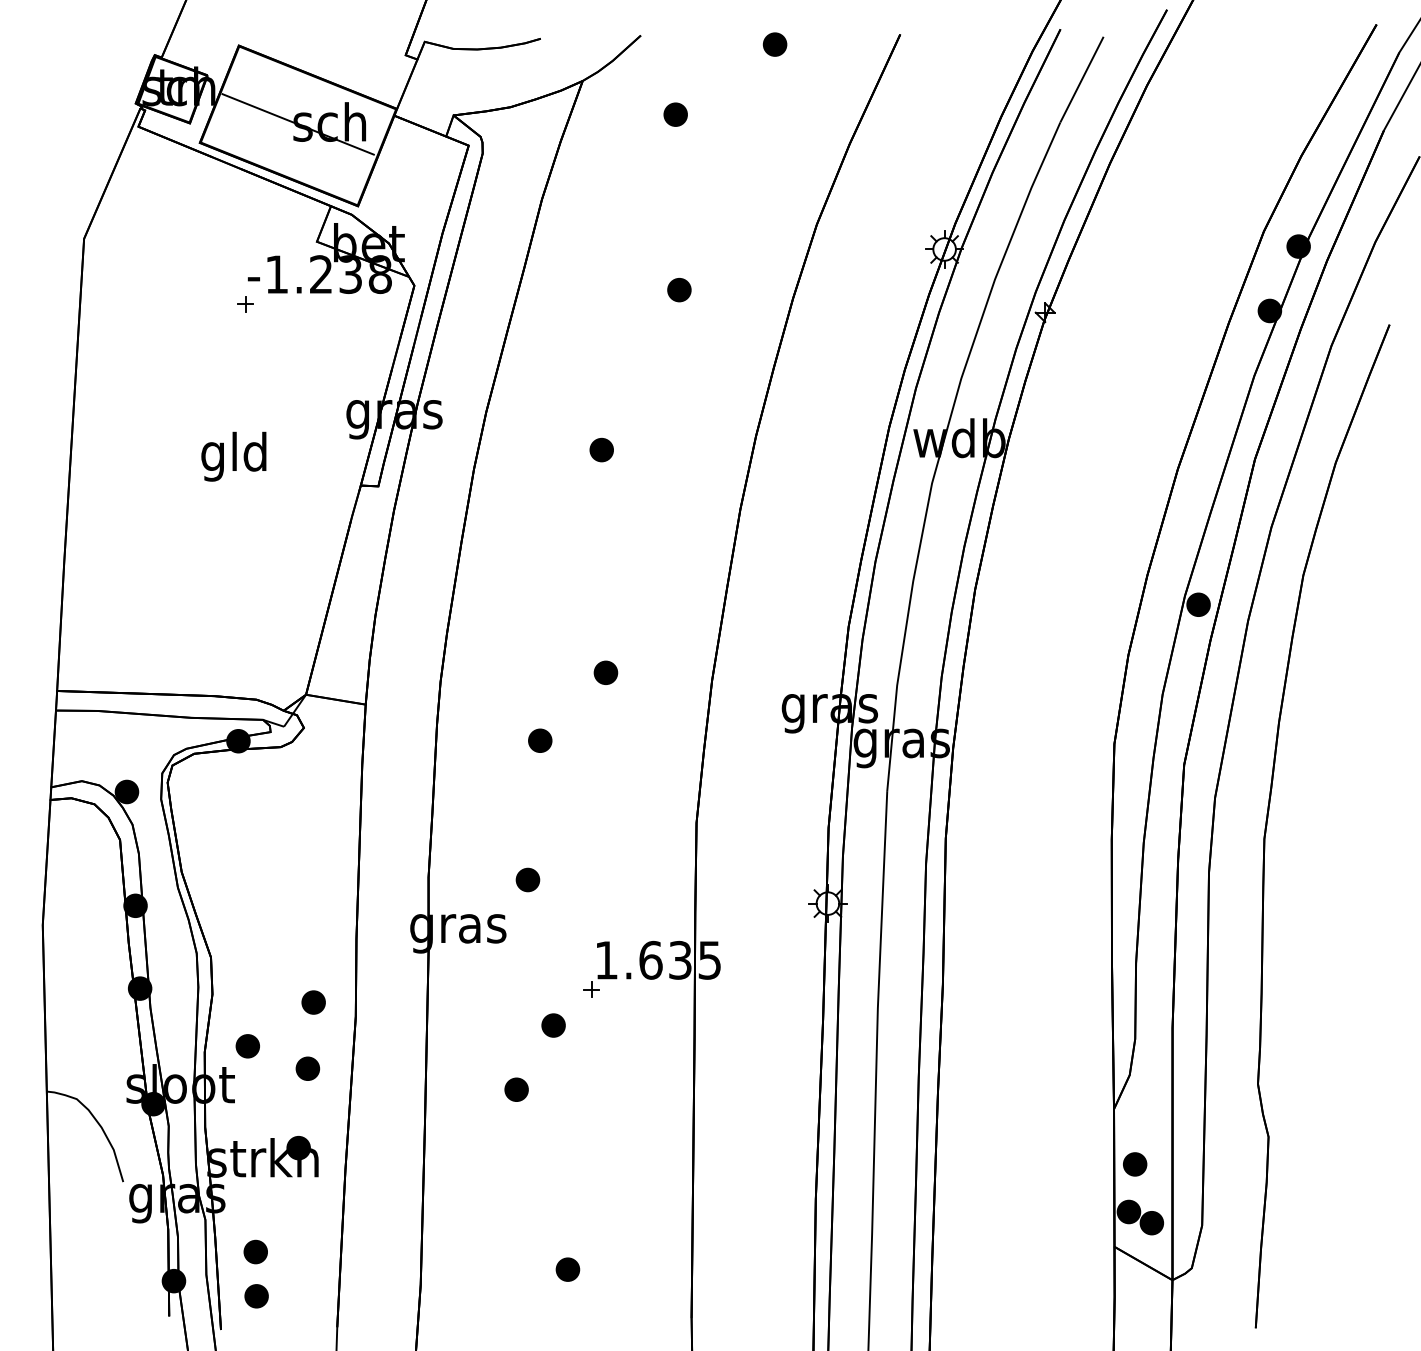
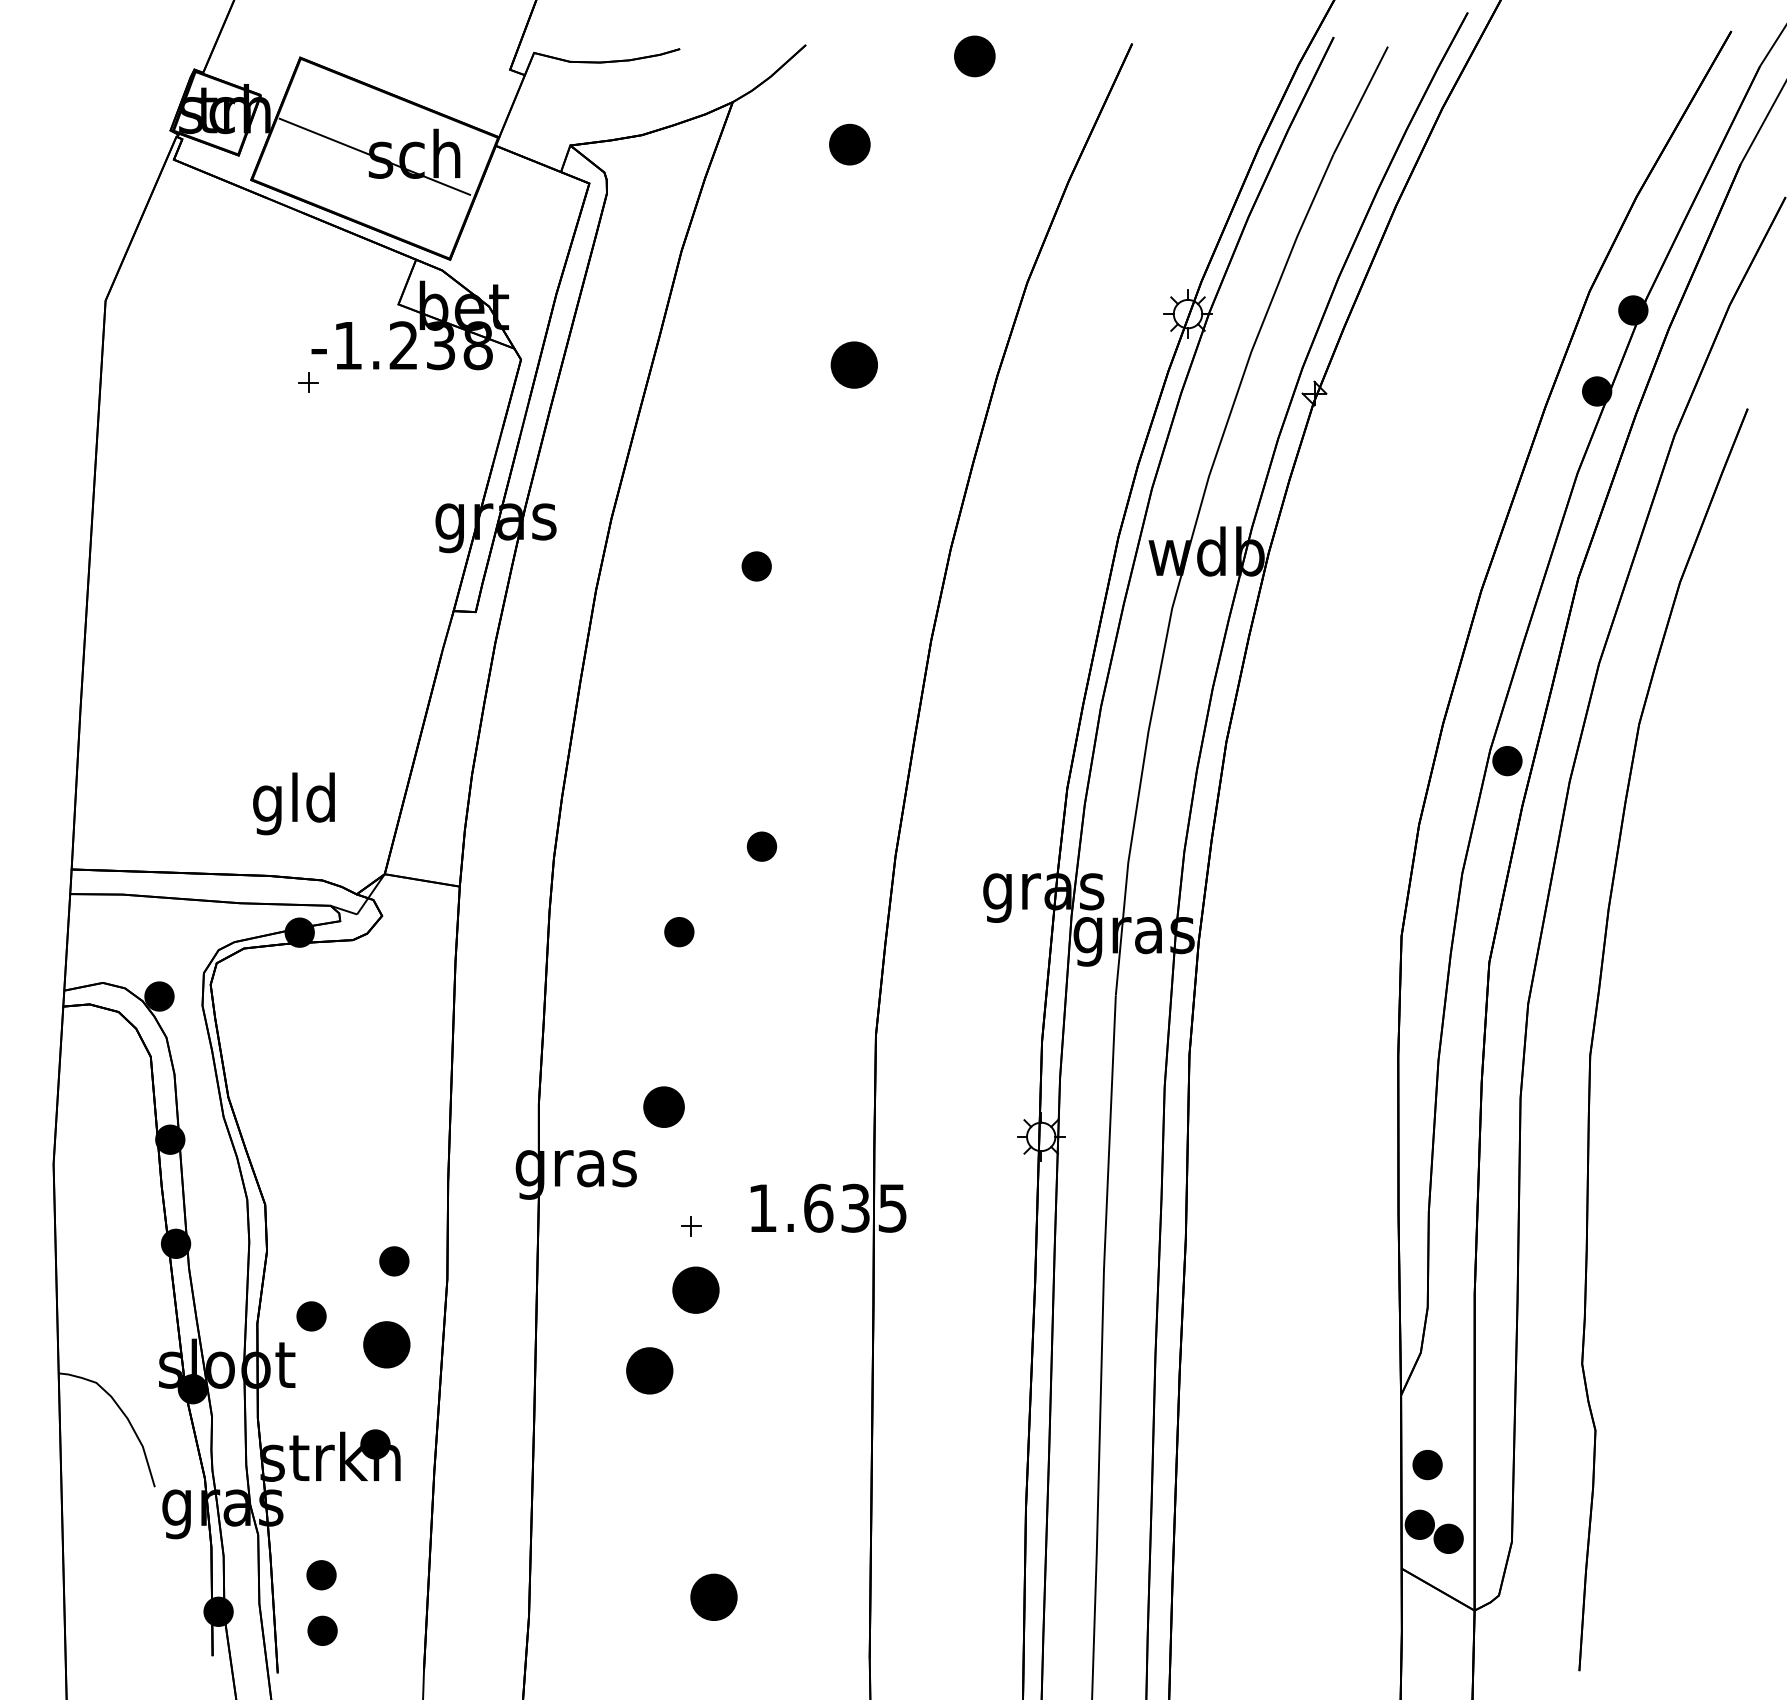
part: (774, 44) -> (974, 56), size x1.4
part: (675, 114) -> (849, 144), size x1.4
part: (679, 290) -> (854, 365), size x1.6
text: (233, 456) -> (293, 803), moved
part: (527, 880) -> (663, 1107), size x1.4
part: (592, 989) -> (691, 1226), moved
part: (553, 1025) -> (696, 1290), size x1.6
part: (308, 1068) -> (387, 1344), size x1.6
part: (516, 1090) -> (649, 1371), size x1.6
part: (568, 1269) -> (714, 1597), size x1.6

